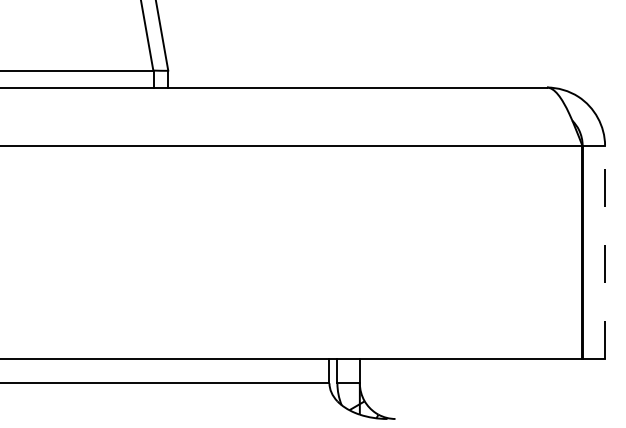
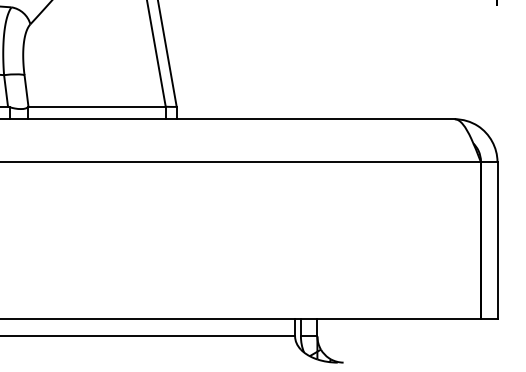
line: (605, 252) -> (497, 240), dashed -> solid

